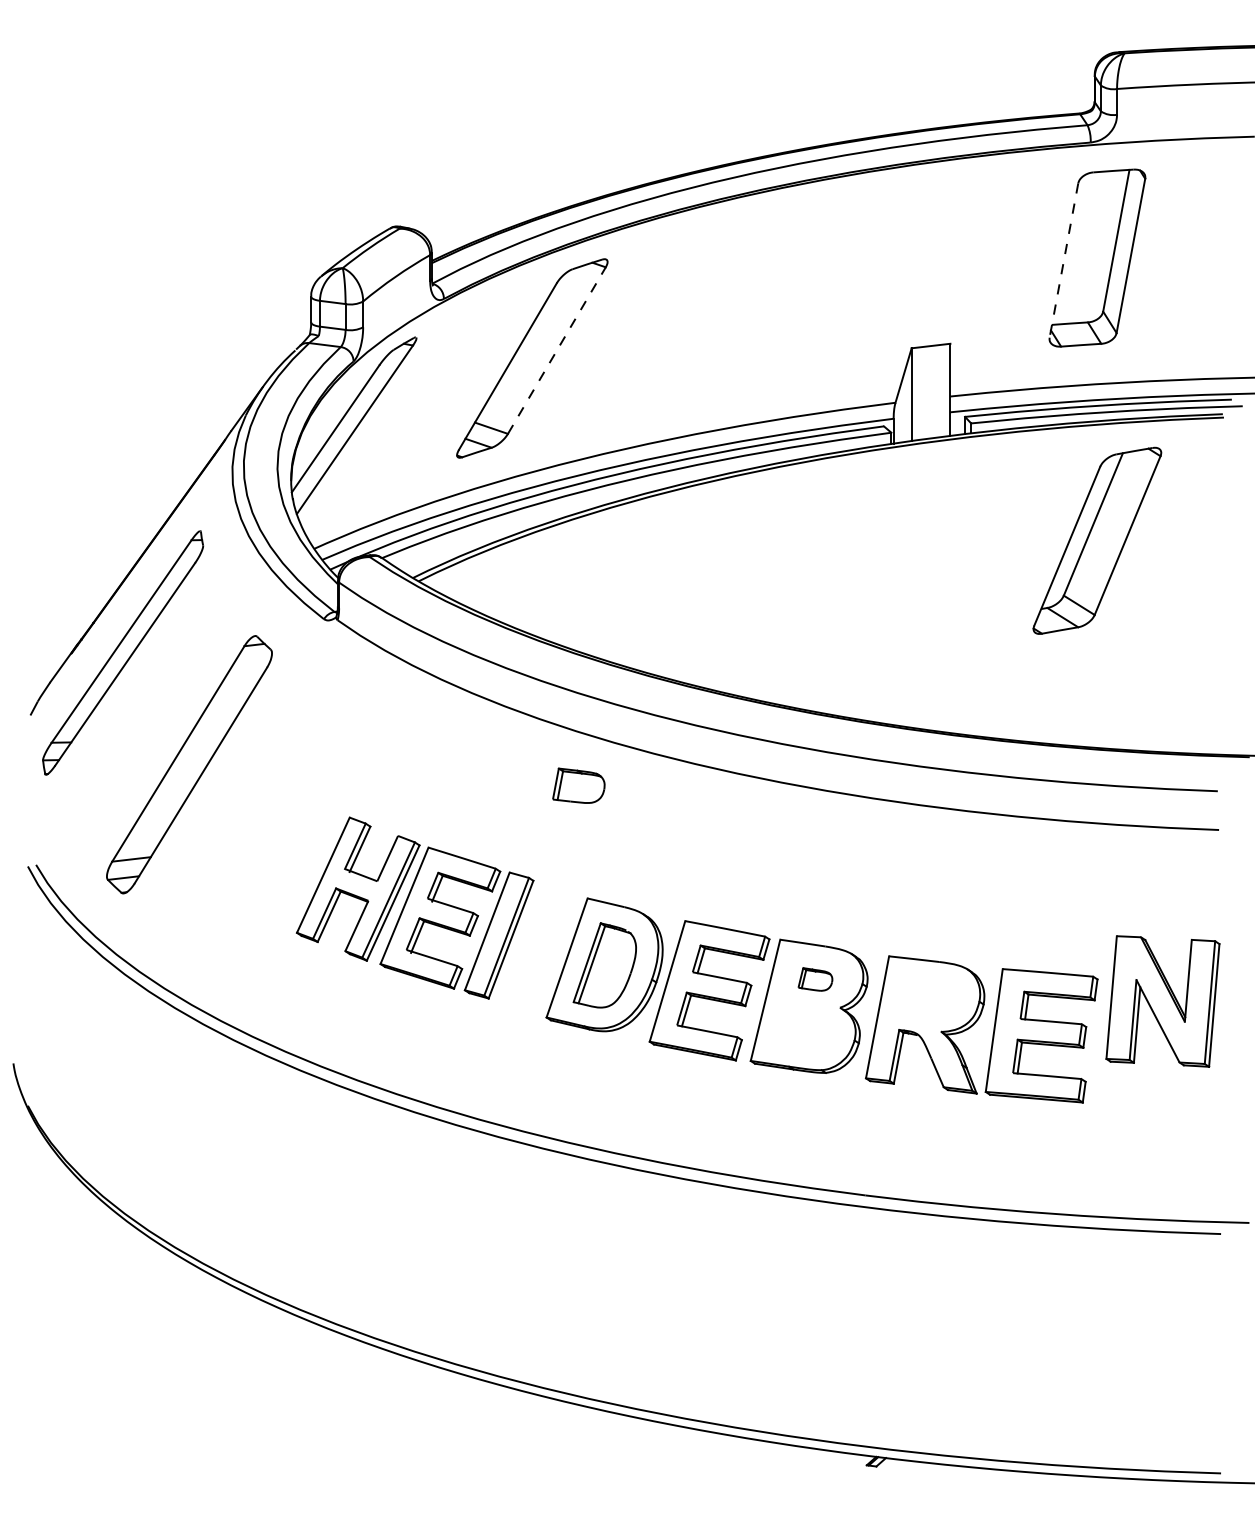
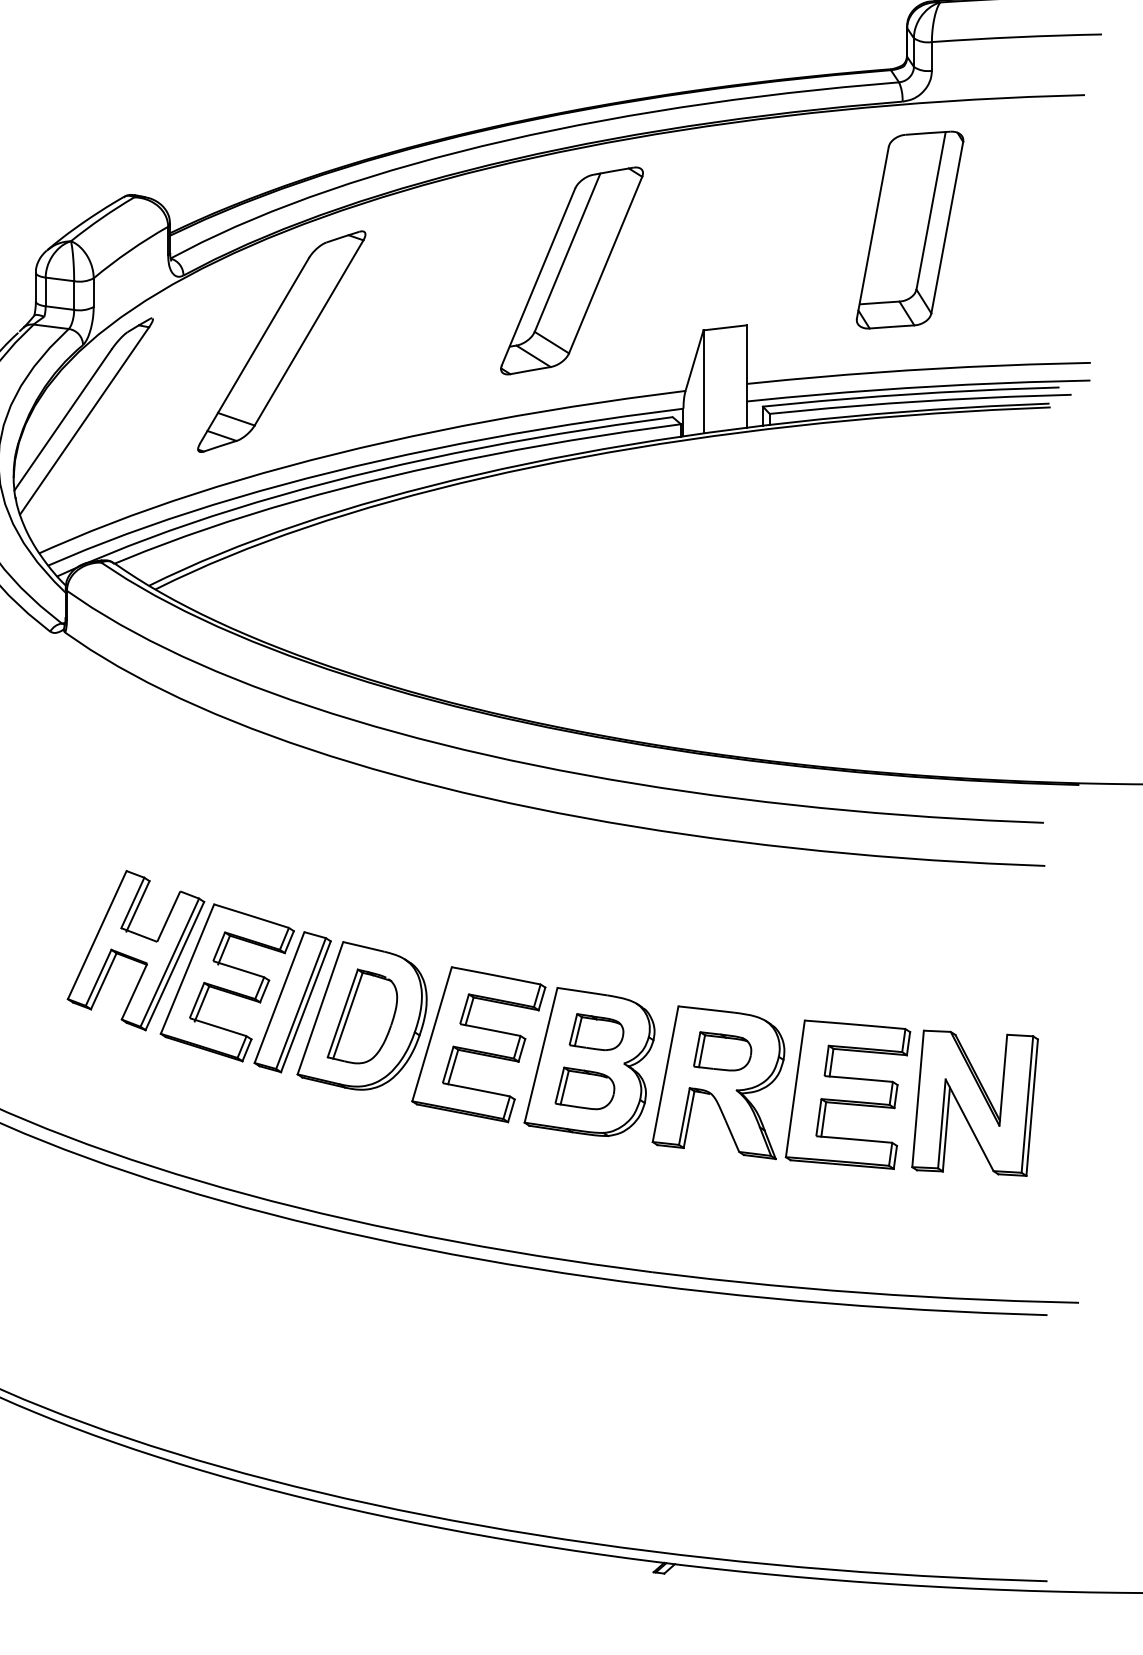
line: (1063, 261) -> (872, 233), dashed -> solid
line: (556, 350) -> (308, 332), dashed -> solid
part: (1097, 540) -> (572, 270), moved
part: (578, 785) -> (722, 1051), moved
part: (414, 907) -> (198, 970), moved
part: (815, 979) -> (596, 1032), size x1.43
part: (1162, 1001) -> (974, 1103), moved
part: (804, 1029) -> (584, 1087), added

